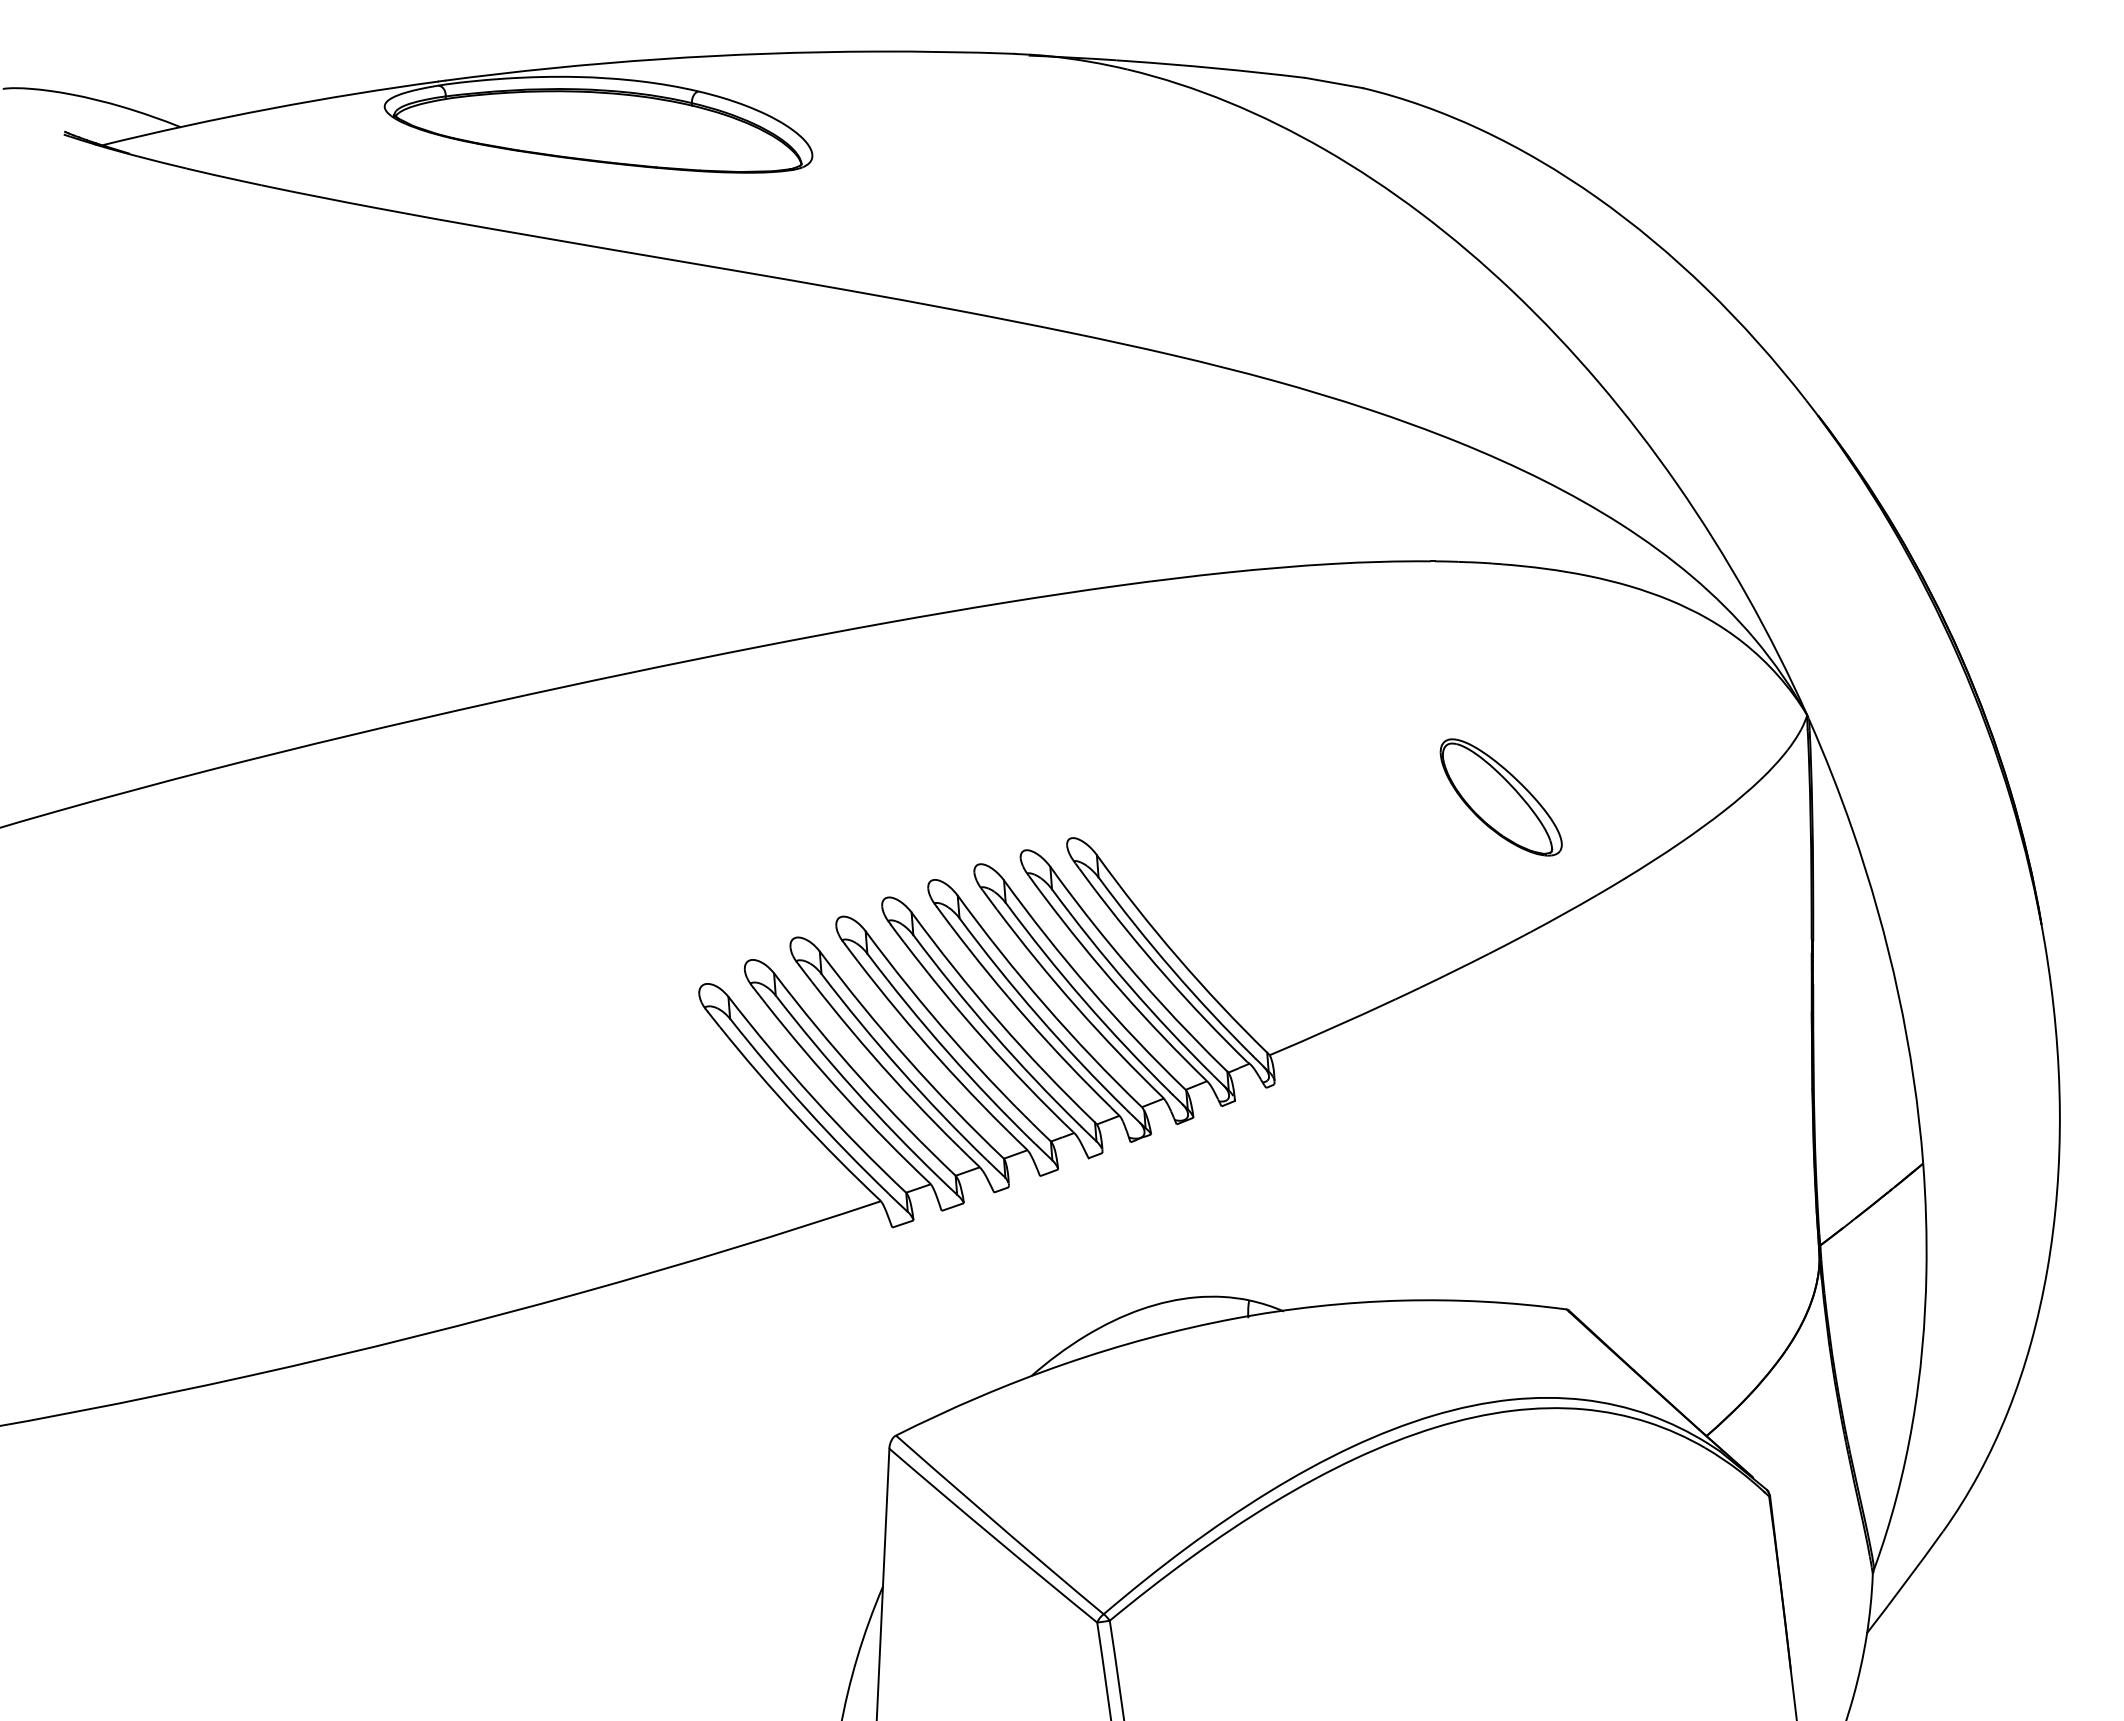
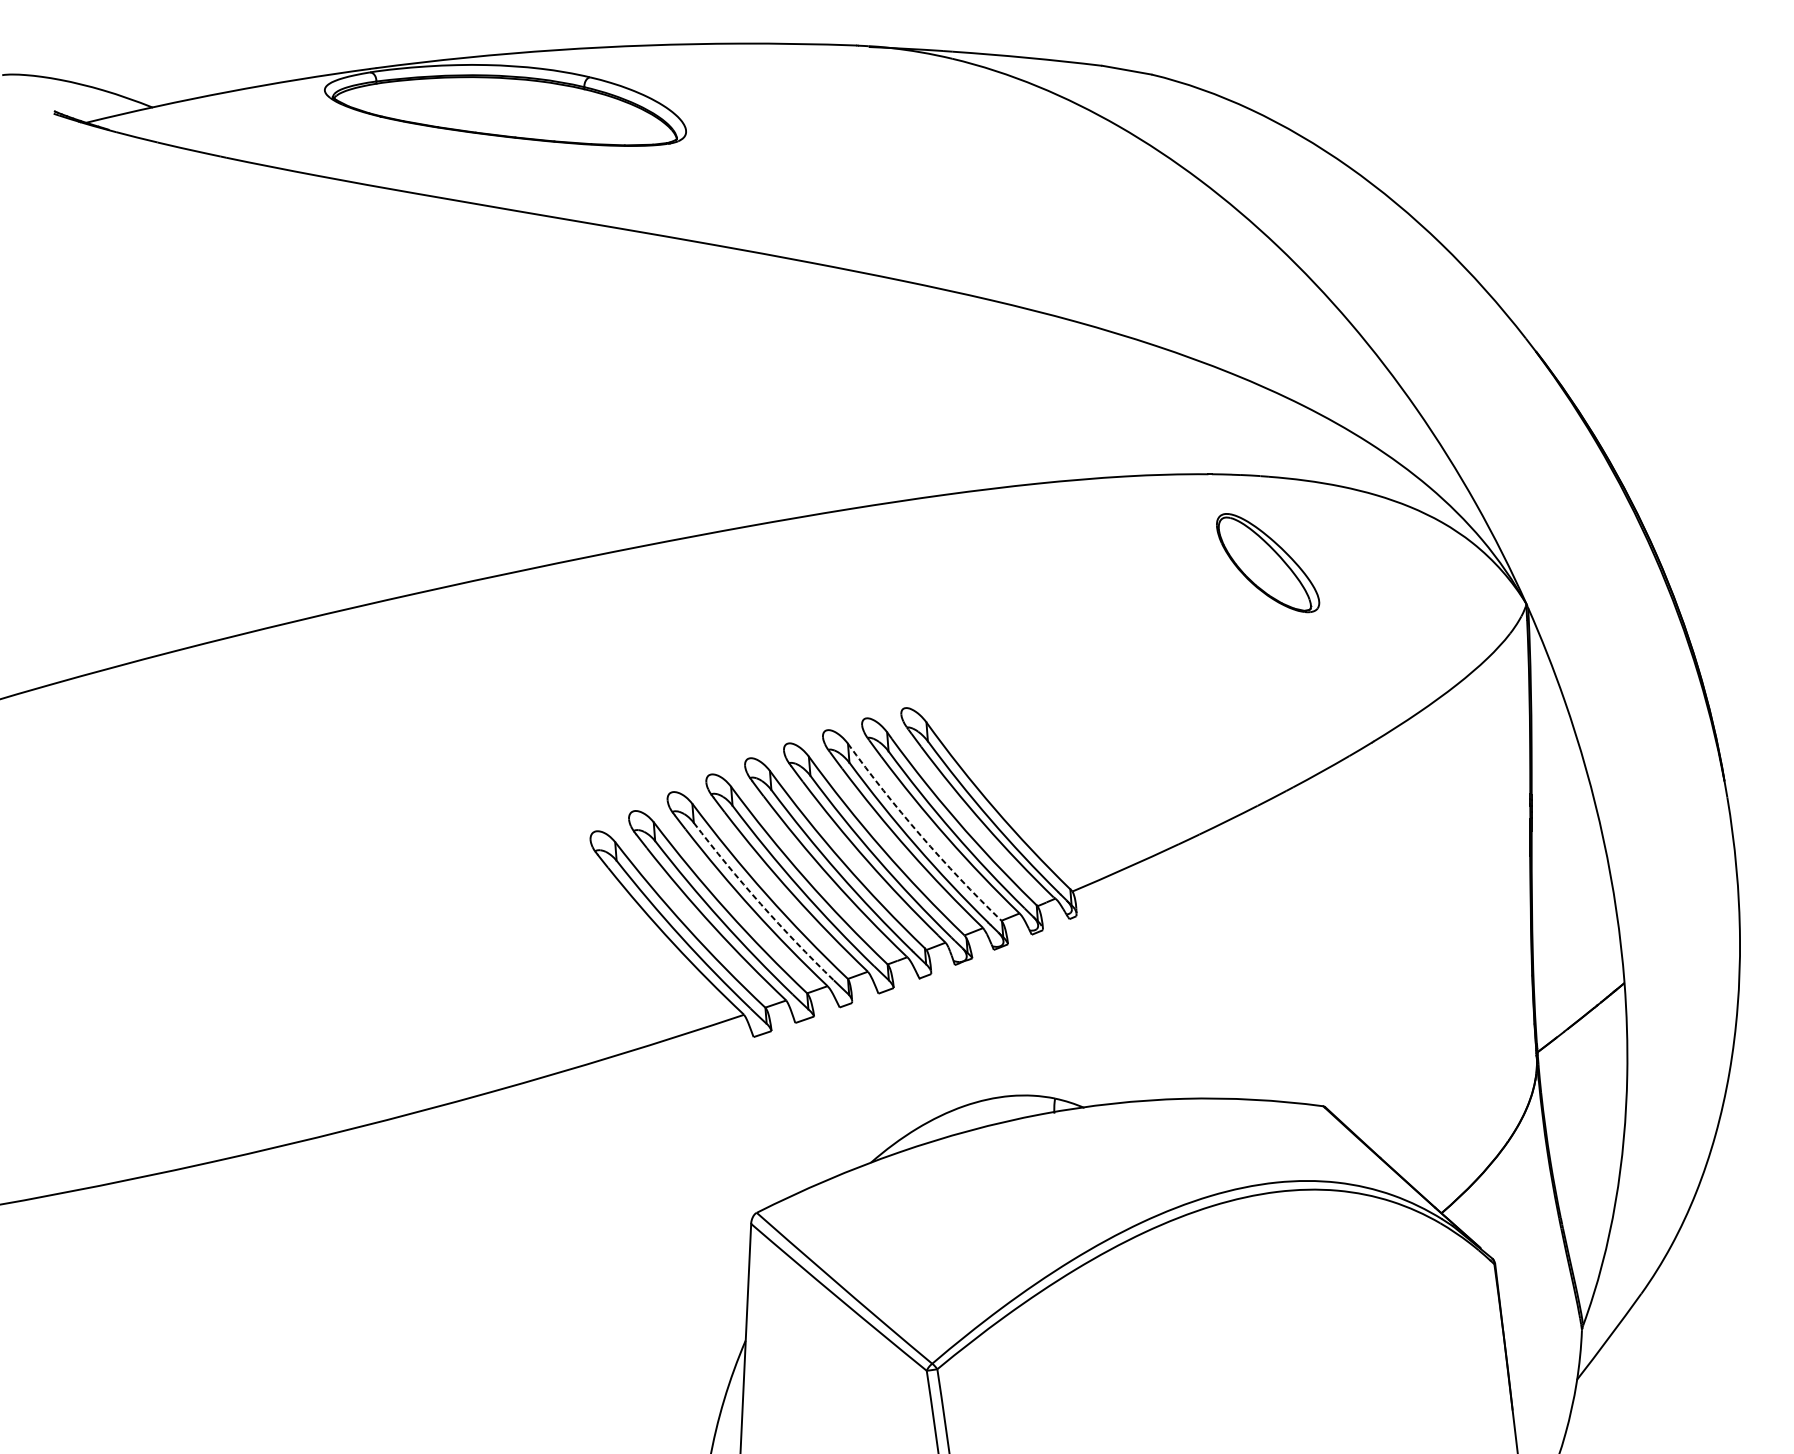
part: (1500, 797) -> (1267, 563), moved
arc: (1090, 989) -> (921, 835), solid -> dashed
arc: (900, 1070) -> (760, 904), solid -> dashed

